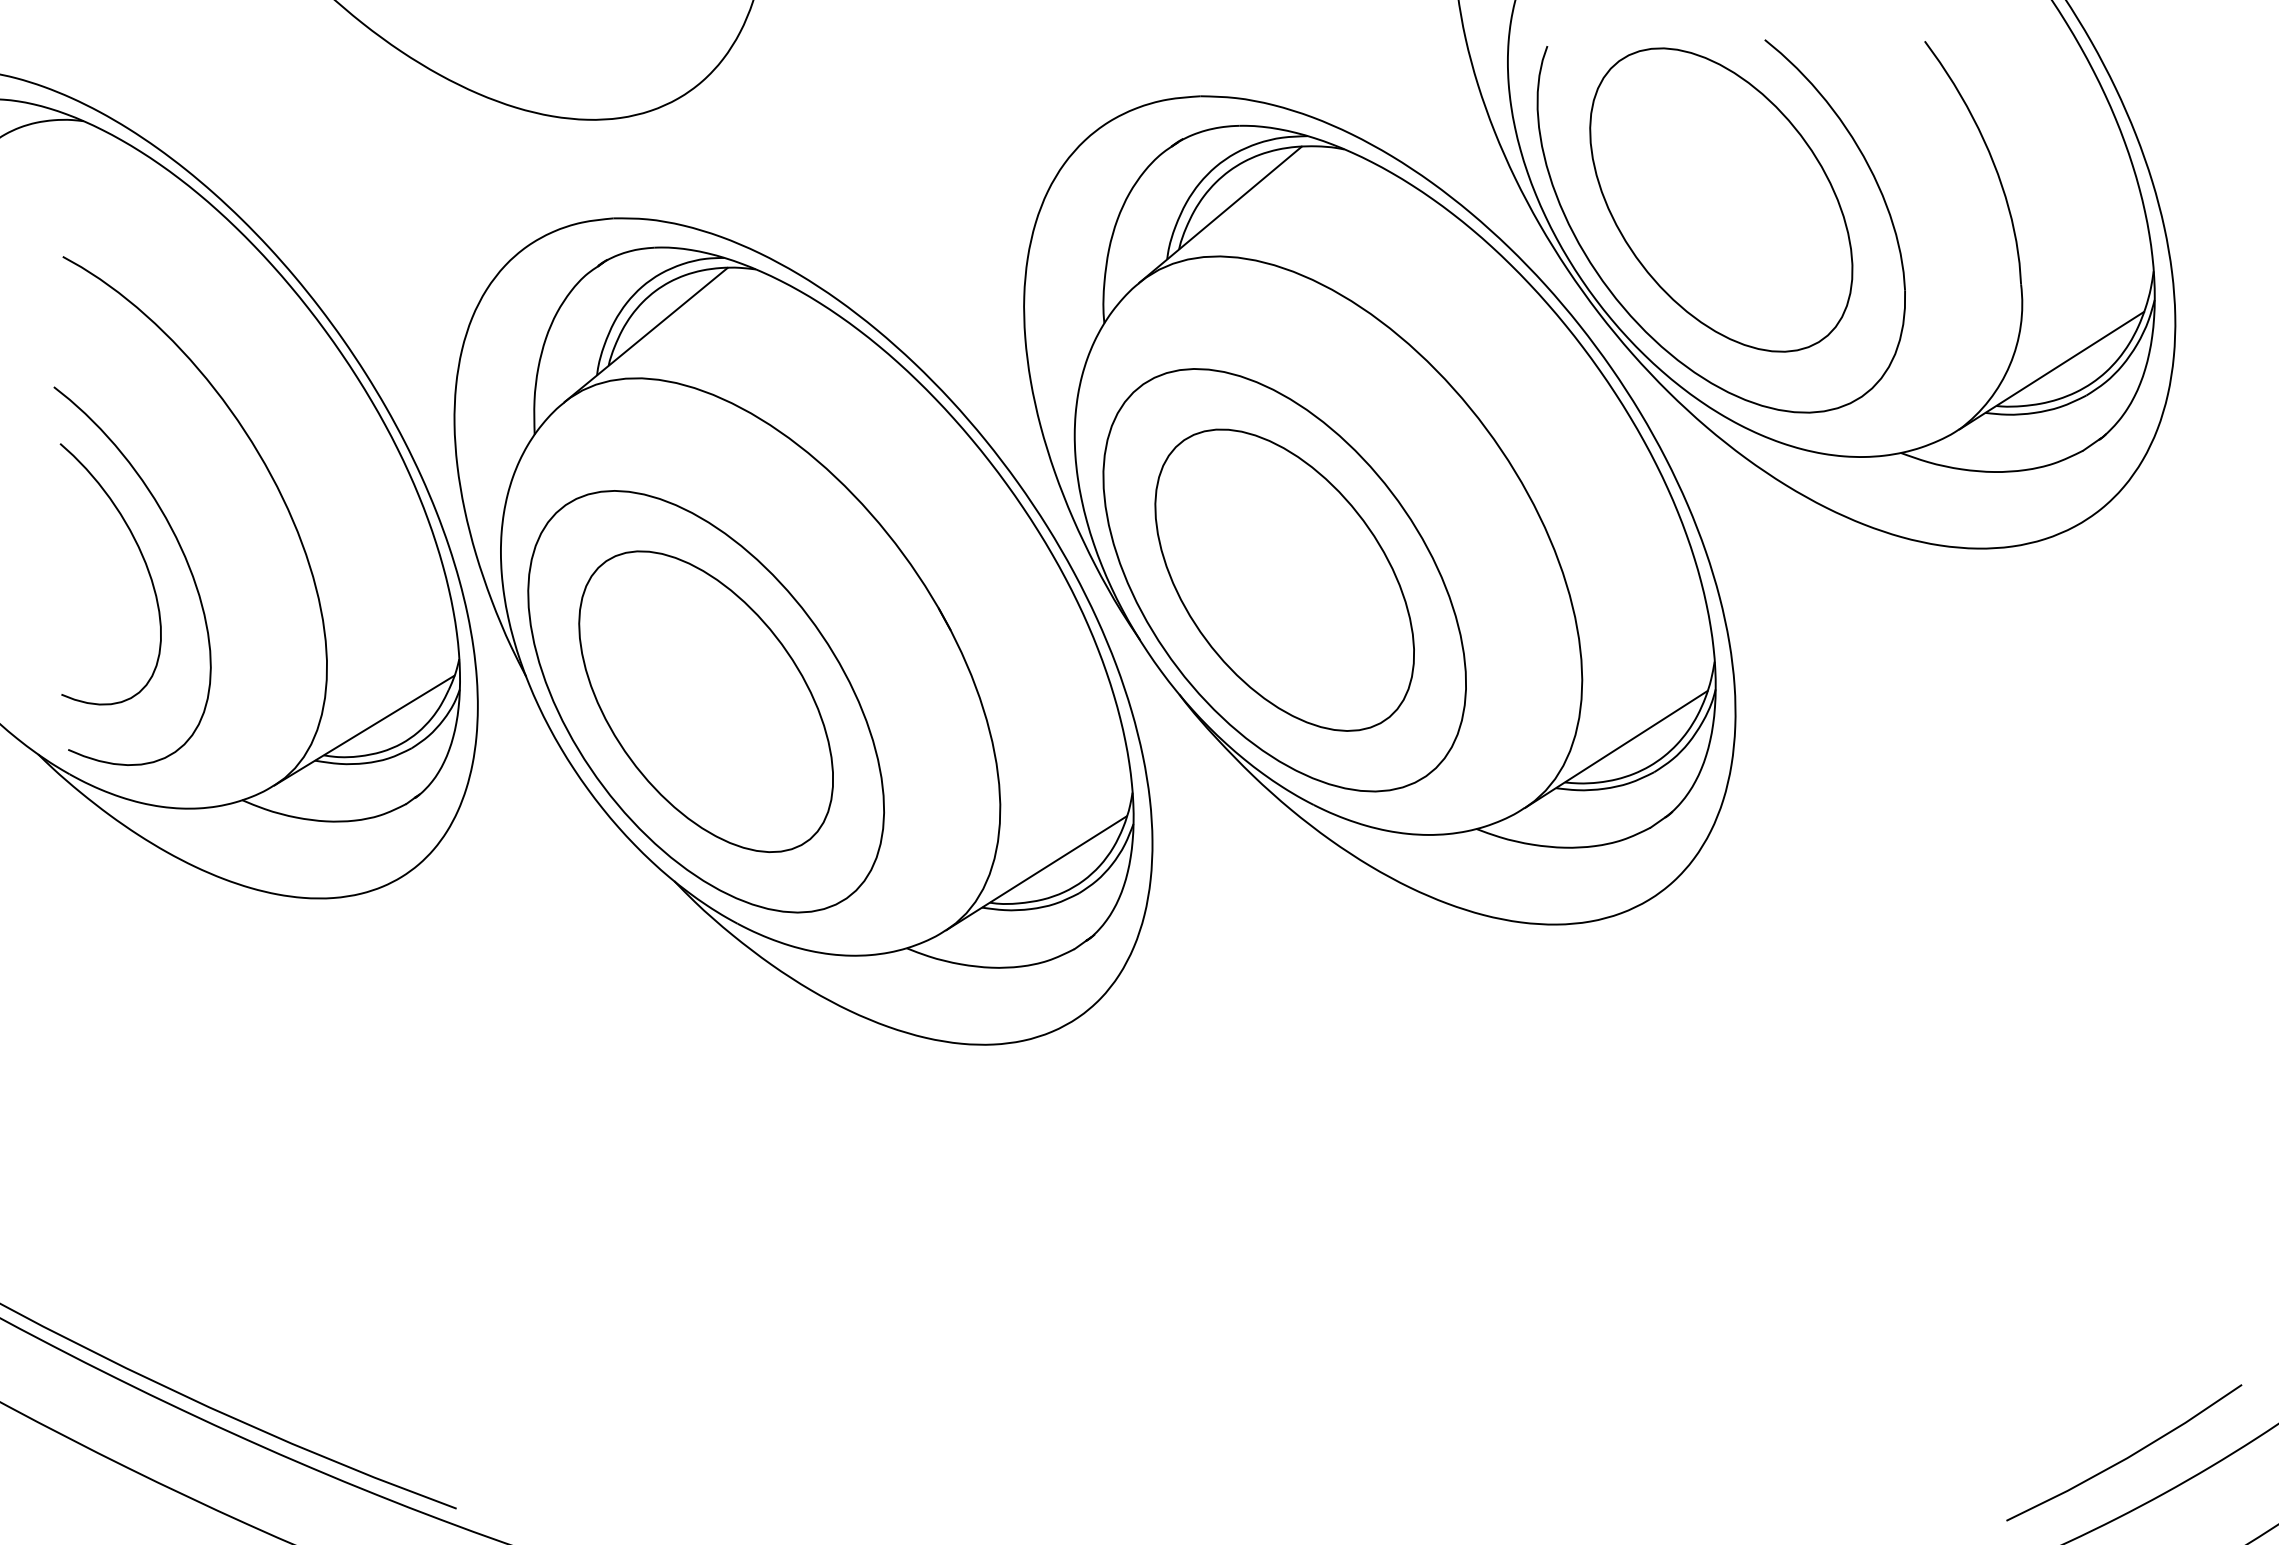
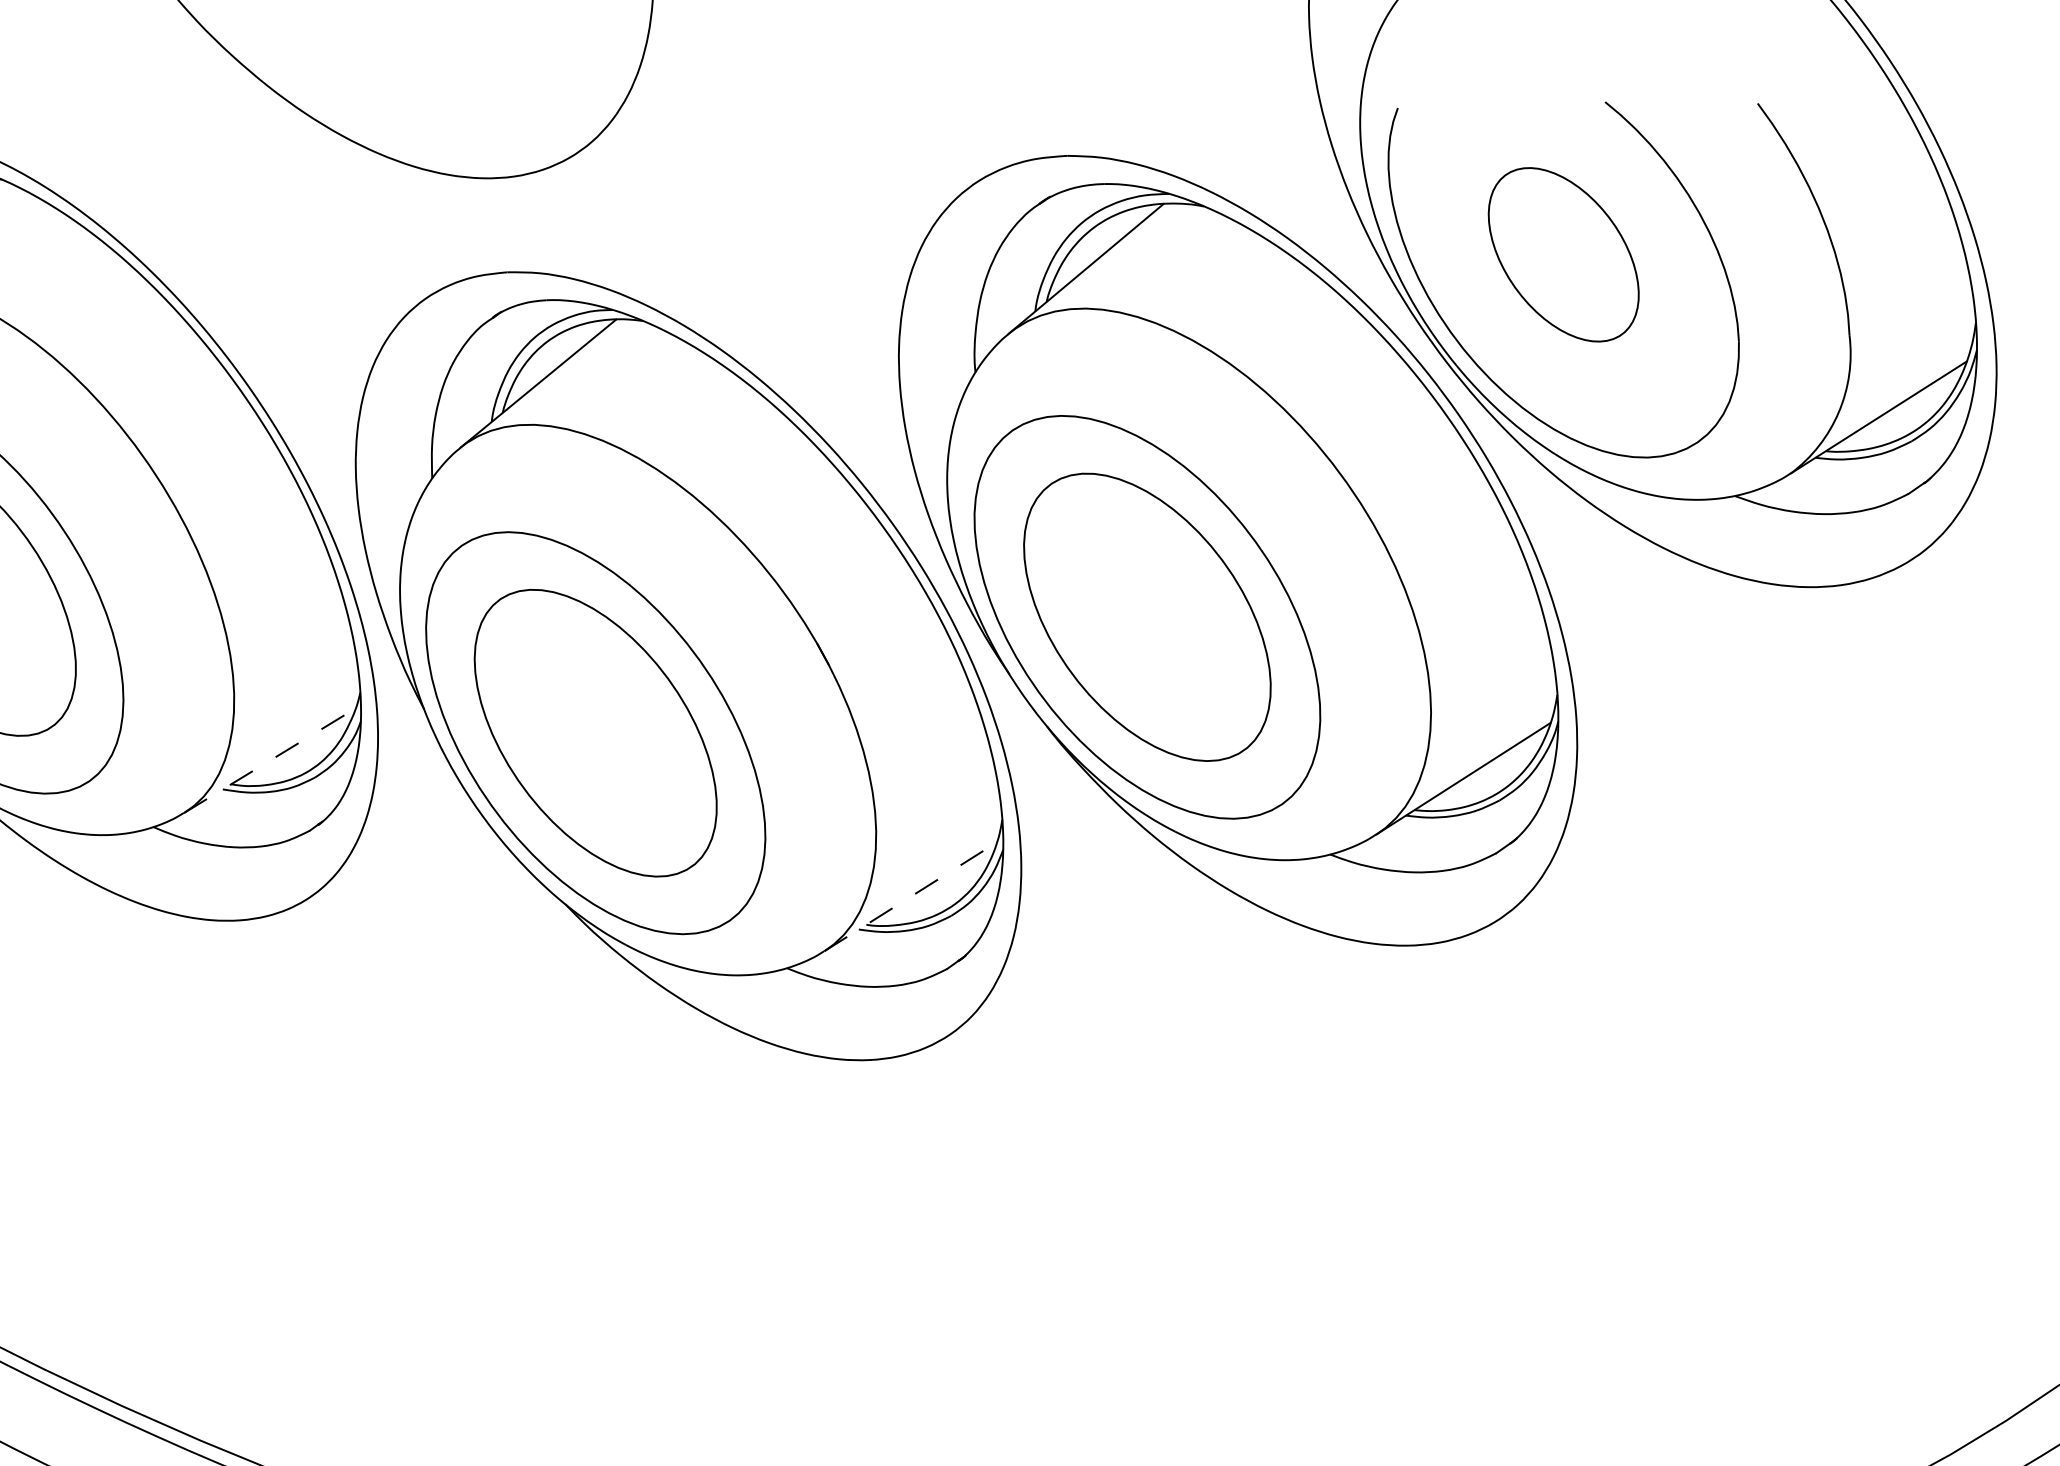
part: (1721, 199) -> (1563, 254), size x0.6
line: (364, 730) -> (269, 760), solid -> dashed
line: (1036, 873) -> (910, 896), solid -> dashed

